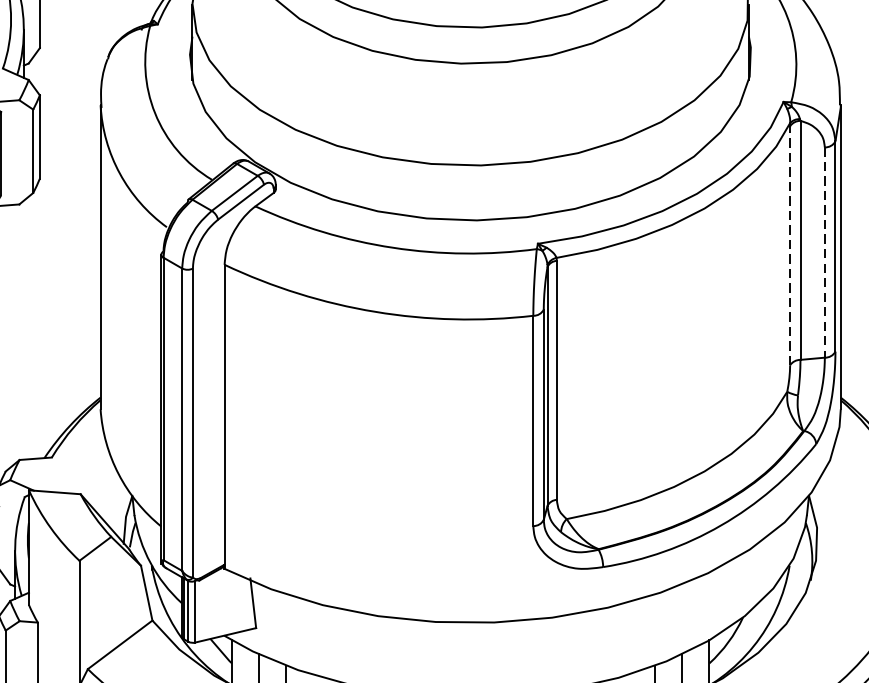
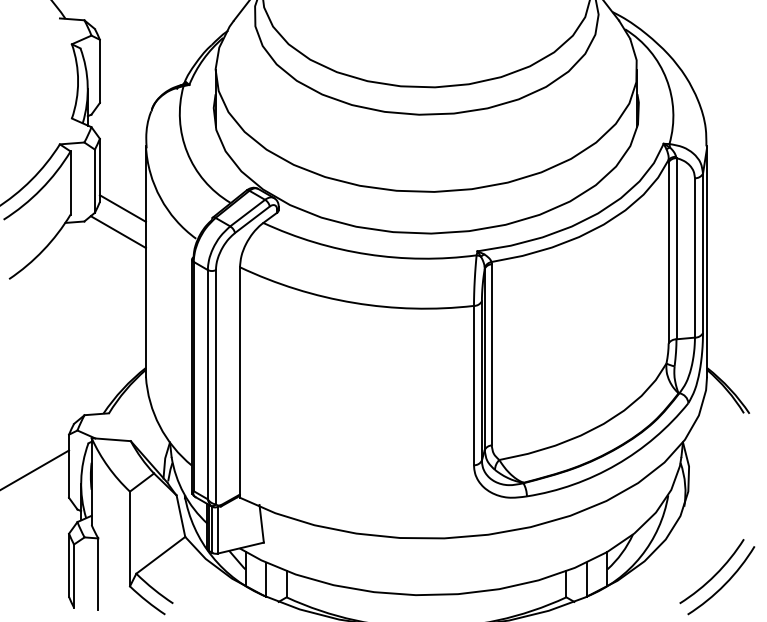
line: (69, 187) -> (122, 208), added
line: (63, 218) -> (117, 232), added
line: (789, 245) -> (668, 252), dashed -> solid
line: (824, 251) -> (694, 257), dashed -> solid

